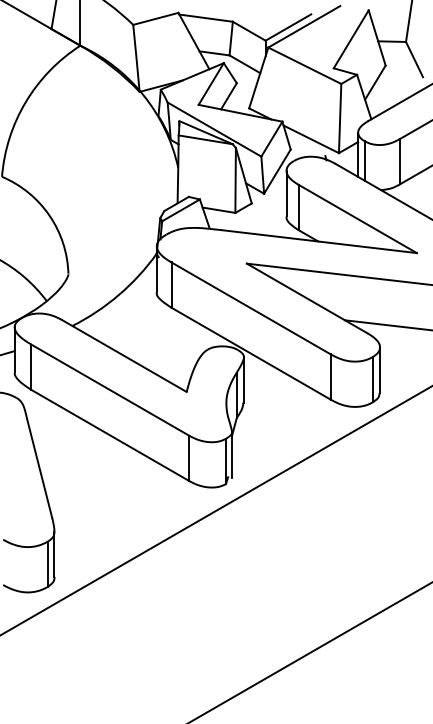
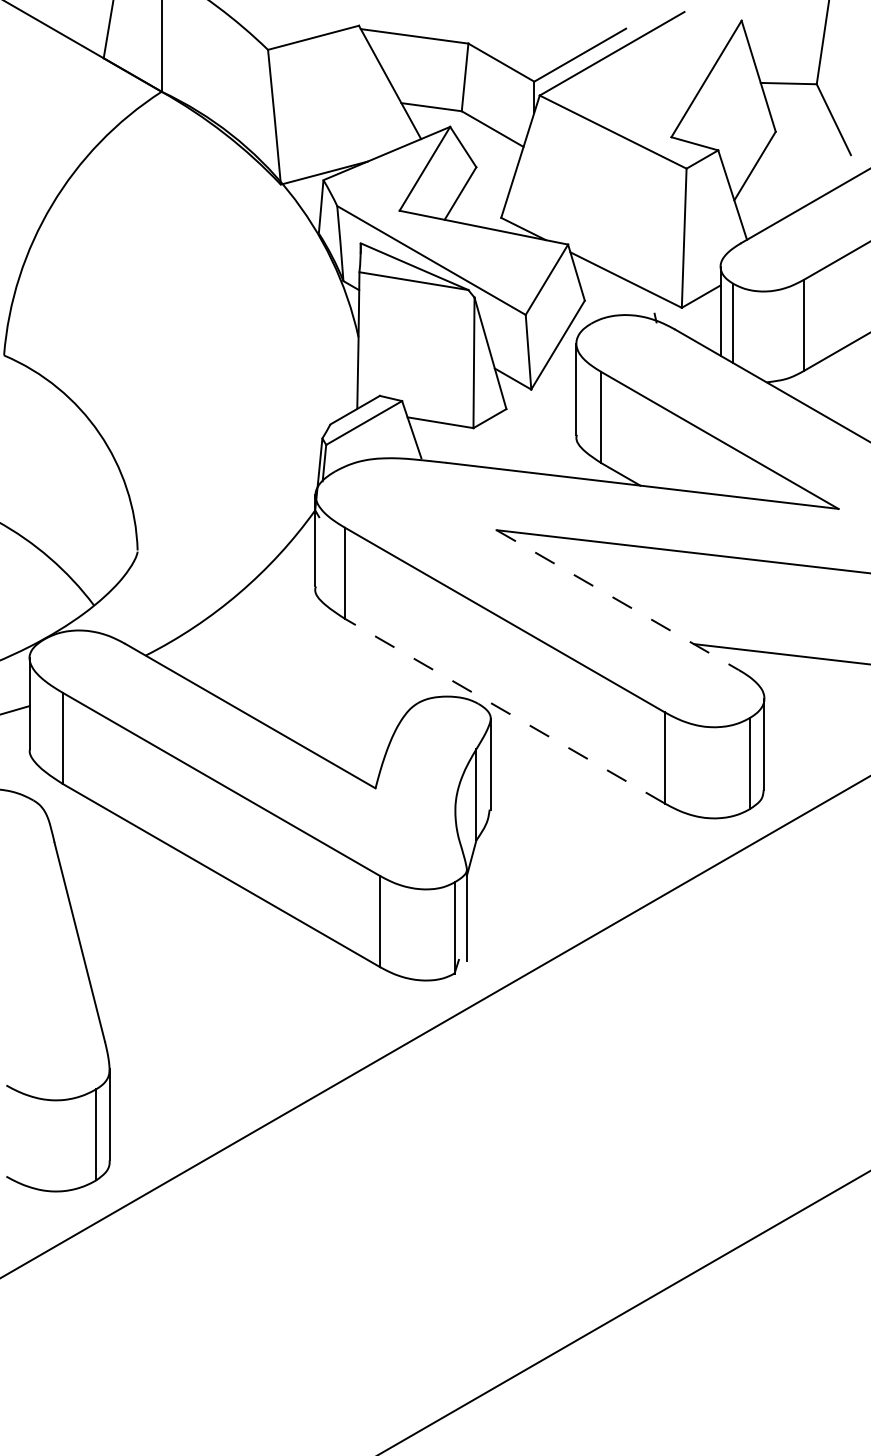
line: (307, 298) -> (618, 600), solid -> dashed
line: (251, 353) -> (505, 710), solid -> dashed

